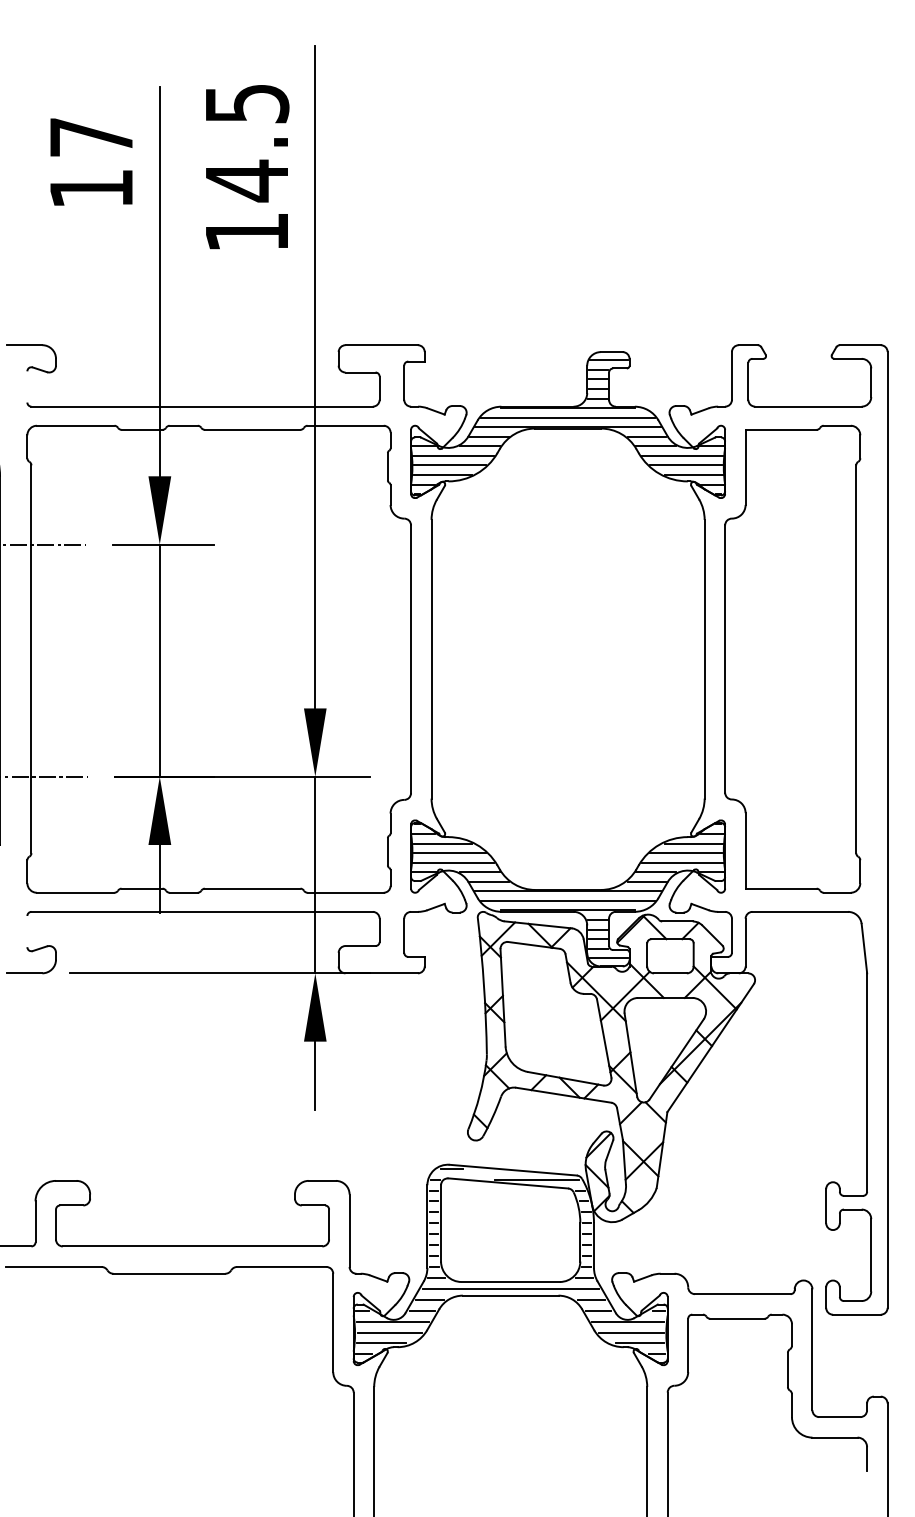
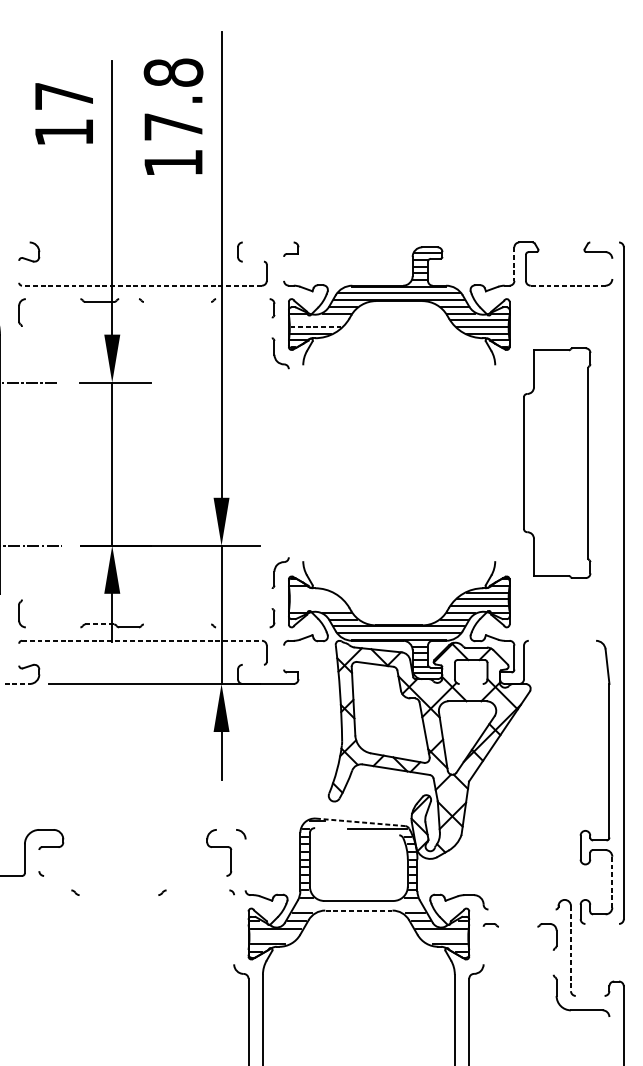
text: (246, 142) -> (173, 100), 14.5 -> 17.8
line: (24, 345) -> (17, 242), removed
line: (381, 345) -> (268, 242), removed
line: (859, 345) -> (604, 242), removed
line: (360, 372) -> (253, 261), removed
line: (731, 375) -> (514, 263), solid -> dashed
line: (404, 382) -> (284, 268), removed
line: (871, 382) -> (612, 268), removed
line: (202, 406) -> (142, 285), solid -> dashed
line: (807, 406) -> (567, 285), solid -> dashed
line: (75, 425) -> (52, 298), removed
line: (183, 425) -> (128, 298), removed
line: (345, 425) -> (242, 298), removed
line: (252, 429) -> (177, 301), removed
line: (453, 455) -> (318, 320), removed
line: (449, 465) -> (315, 327), solid -> dashed
line: (387, 466) -> (272, 327), removed
line: (431, 658) -> (303, 462), removed
line: (704, 658) -> (495, 462), removed
part: (792, 658) -> (556, 462), size x0.7
line: (31, 659) -> (22, 463), removed
line: (411, 659) -> (289, 463), removed
line: (442, 843) -> (310, 592), removed
line: (387, 851) -> (272, 598), removed
line: (449, 853) -> (315, 599), removed
line: (453, 862) -> (318, 606), removed
line: (142, 888) -> (100, 624), solid -> dashed
line: (252, 888) -> (177, 624), removed
line: (75, 892) -> (52, 627), removed
line: (345, 892) -> (242, 627), removed
line: (202, 911) -> (142, 640), solid -> dashed
line: (800, 911) -> (562, 640), removed
line: (404, 935) -> (284, 657), removed
line: (360, 946) -> (253, 665), removed
line: (24, 973) -> (17, 684), solid -> dashed
line: (670, 973) -> (471, 684), removed
line: (513, 1170) -> (360, 822), solid -> dashed
line: (321, 1180) -> (225, 829), removed
line: (508, 1183) -> (357, 831), removed
line: (56, 1224) -> (39, 860), removed
line: (349, 1230) -> (245, 864), removed
line: (192, 1246) -> (135, 876), removed
line: (871, 1255) -> (612, 882), solid -> dashed
line: (53, 1266) -> (37, 890), removed
line: (281, 1266) -> (197, 890), removed
line: (169, 1273) -> (119, 894), removed
line: (510, 1288) -> (358, 905), removed
line: (742, 1294) -> (521, 909), removed
line: (510, 1295) -> (358, 910), solid -> dashed
line: (856, 1314) -> (601, 923), removed
line: (737, 1318) -> (518, 926), removed
line: (333, 1322) -> (234, 929), removed
line: (389, 1332) -> (273, 936), removed
line: (631, 1332) -> (443, 936), removed
line: (688, 1345) -> (483, 945), removed
line: (812, 1350) -> (571, 949), solid -> dashed
line: (787, 1369) -> (553, 962), removed
line: (839, 1417) -> (590, 996), removed
line: (867, 1459) -> (609, 1025), removed

